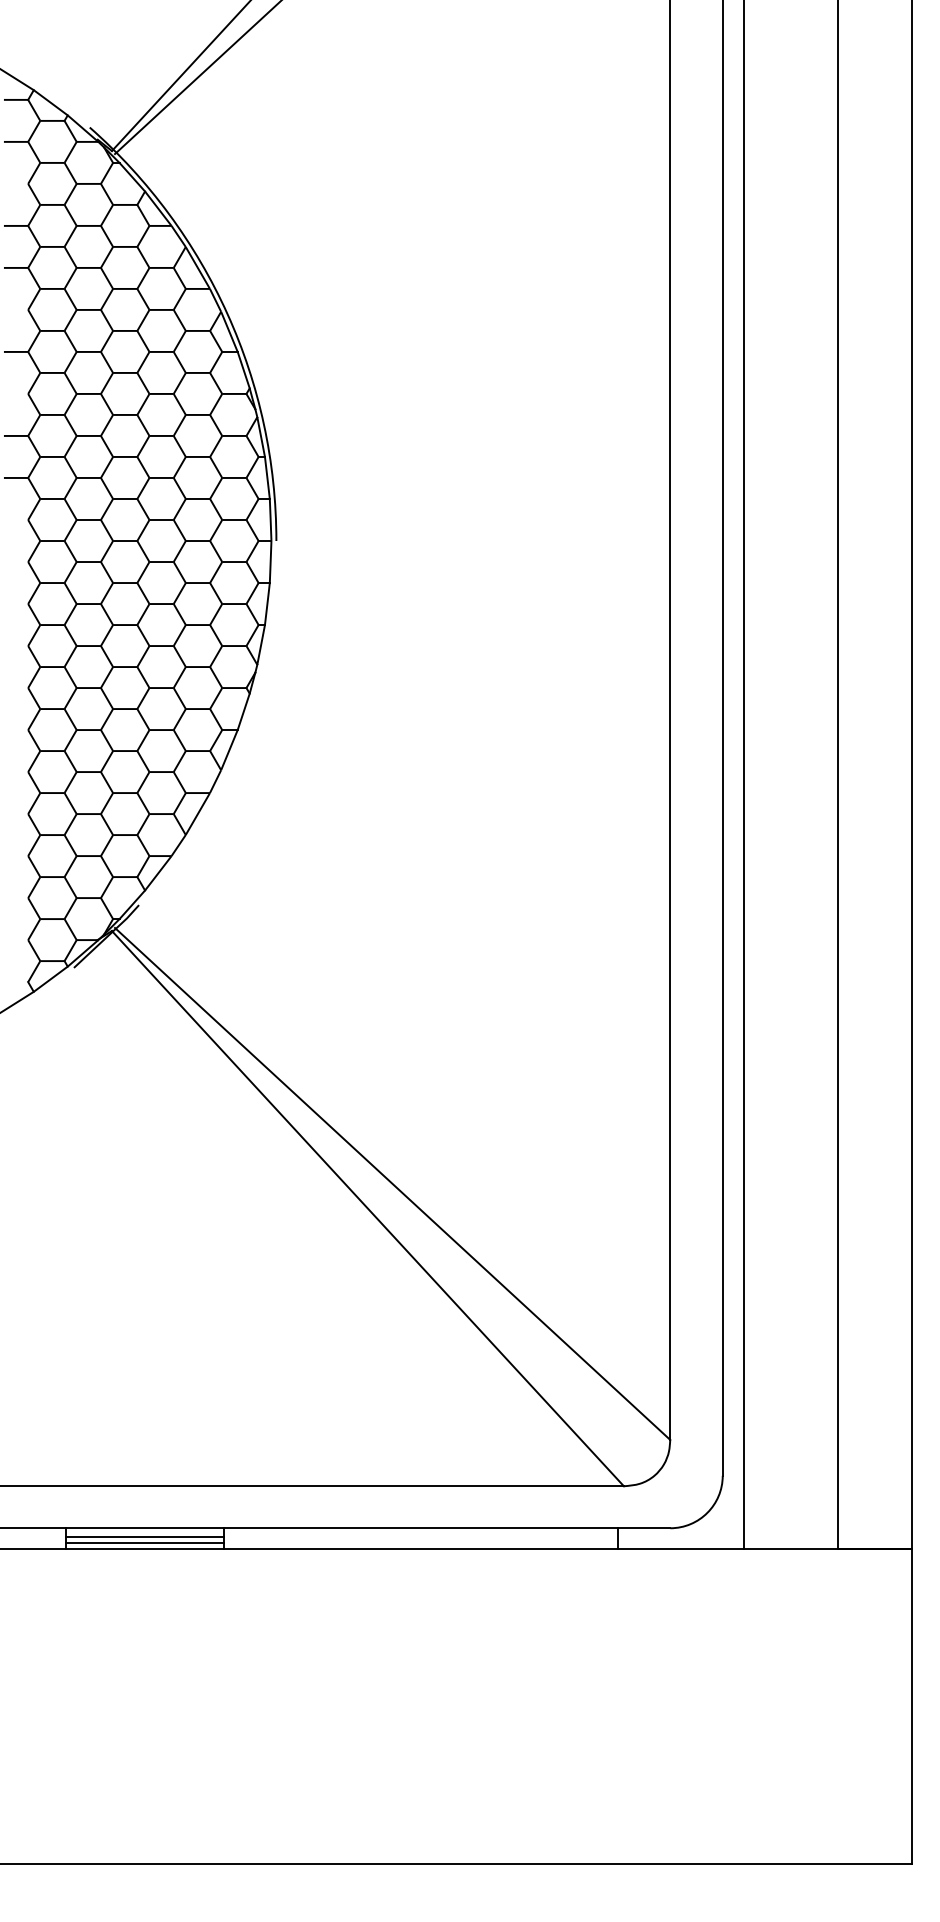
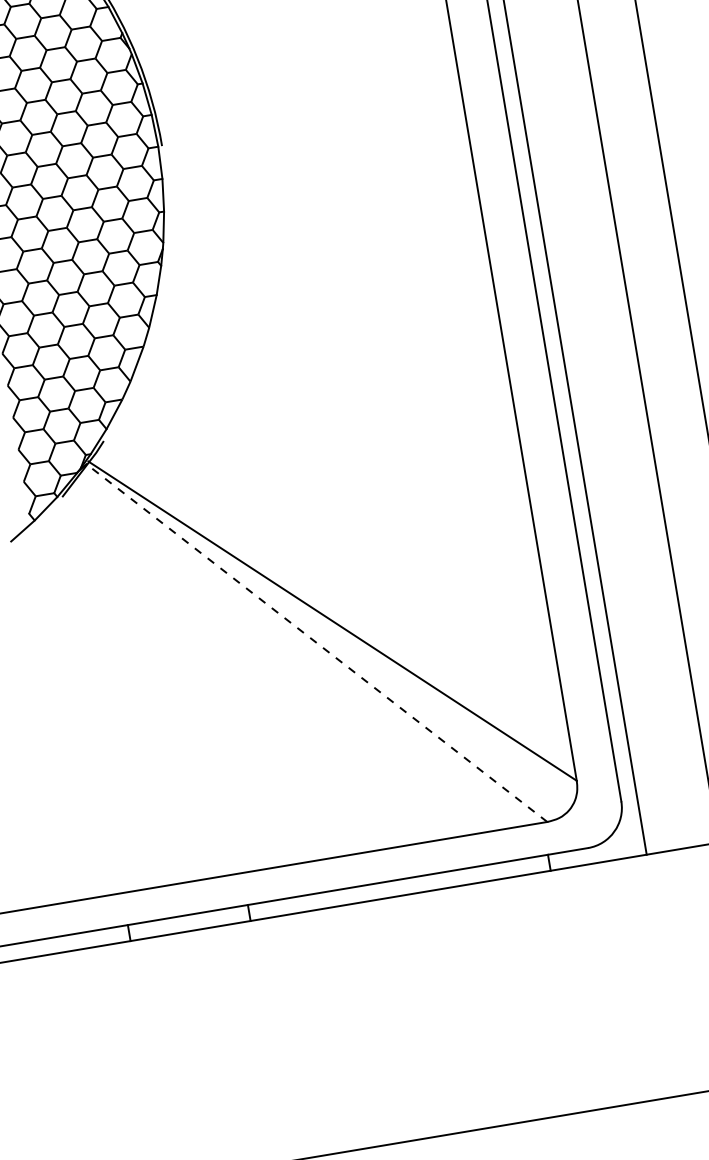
line: (367, 1208) -> (316, 643), solid -> dashed
line: (144, 1537) -> (188, 922), removed
line: (144, 1543) -> (189, 926), removed

